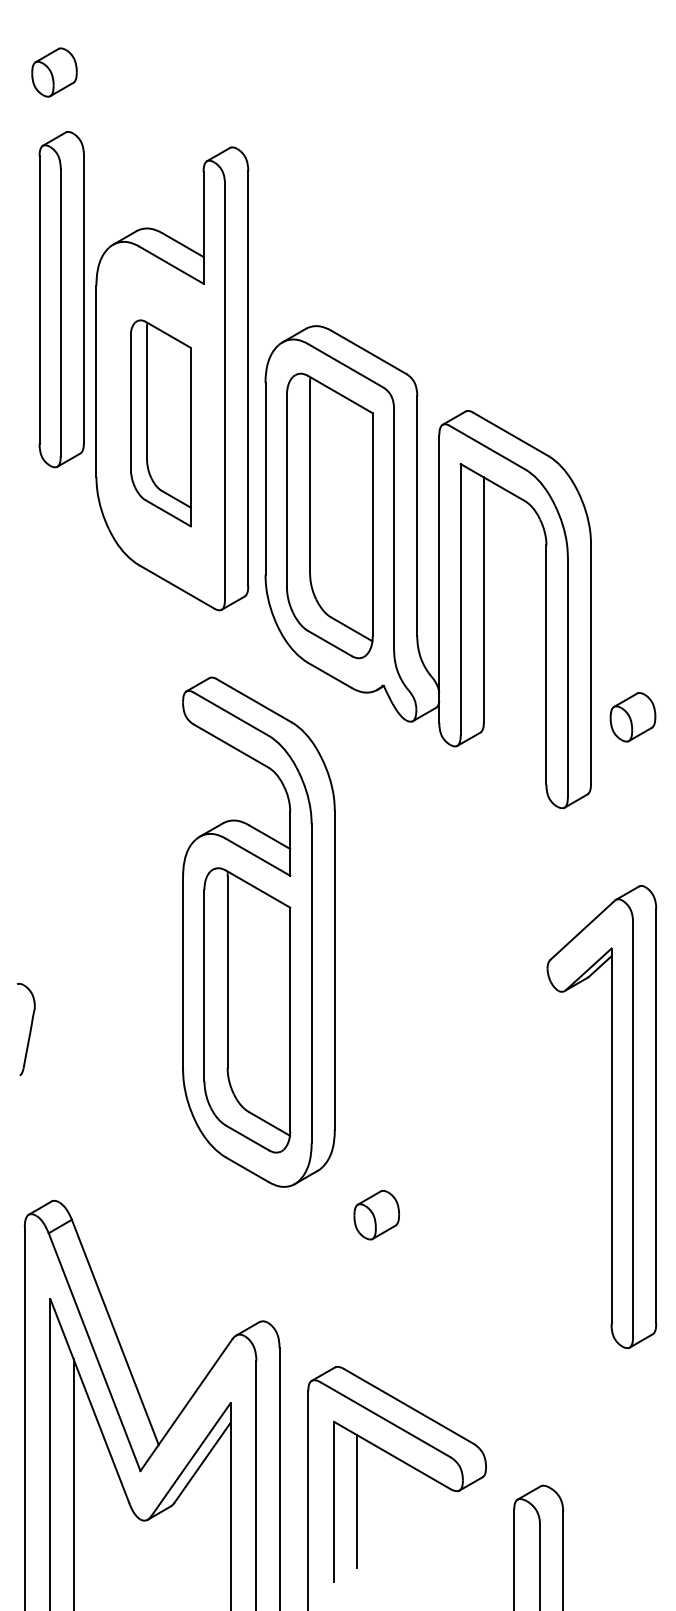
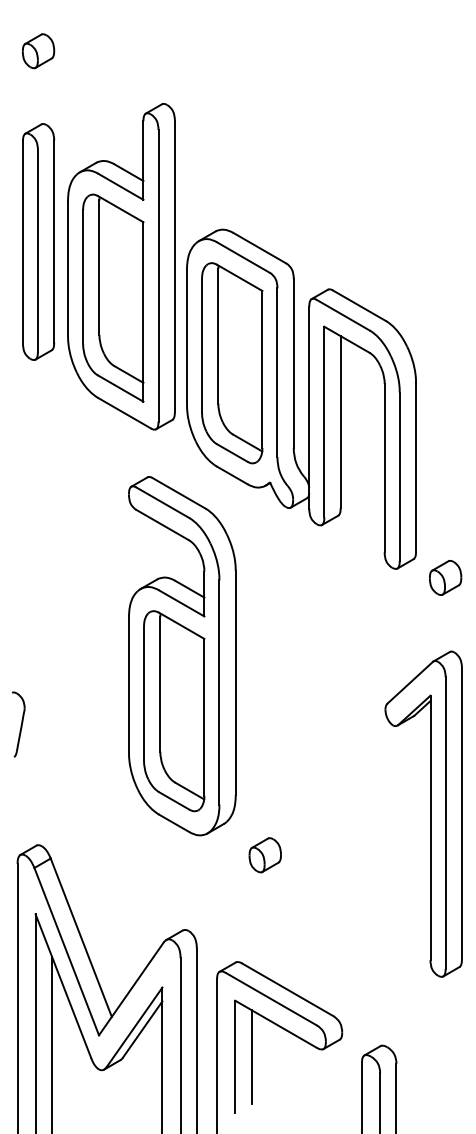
part: (61, 298) -> (38, 241), moved
part: (161, 422) -> (113, 297), size x1.43
part: (632, 716) -> (445, 577), moved
part: (611, 1116) -> (430, 813), moved

